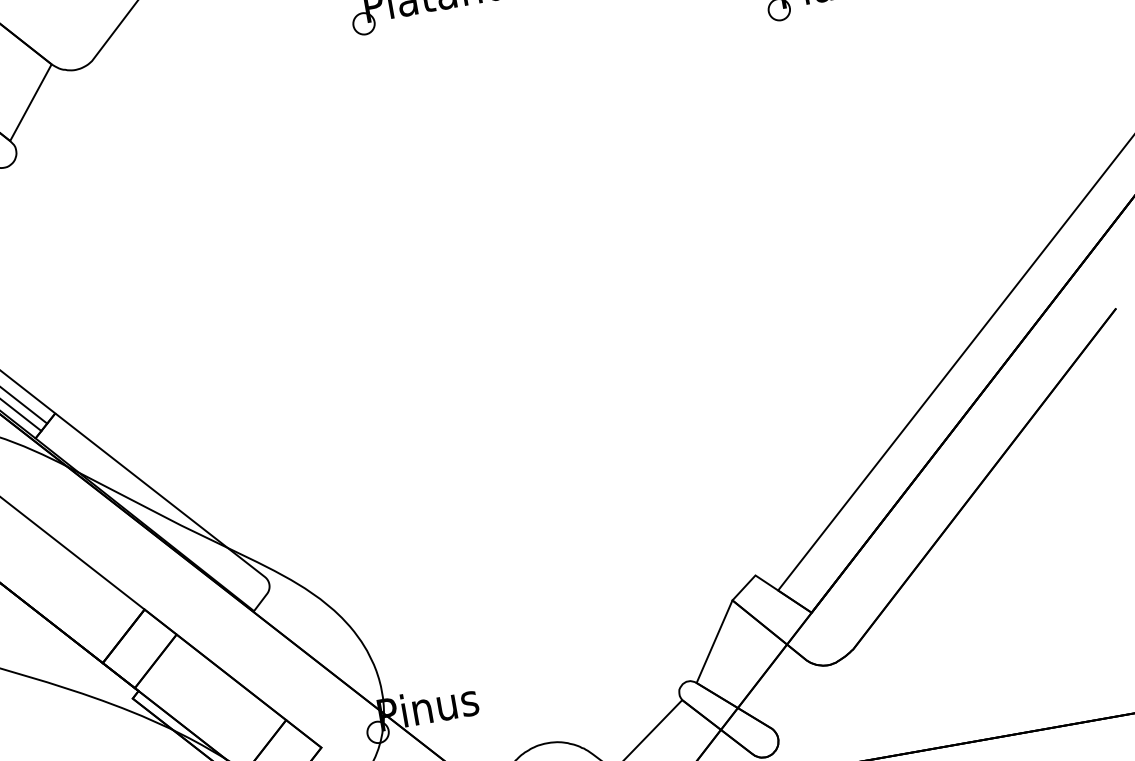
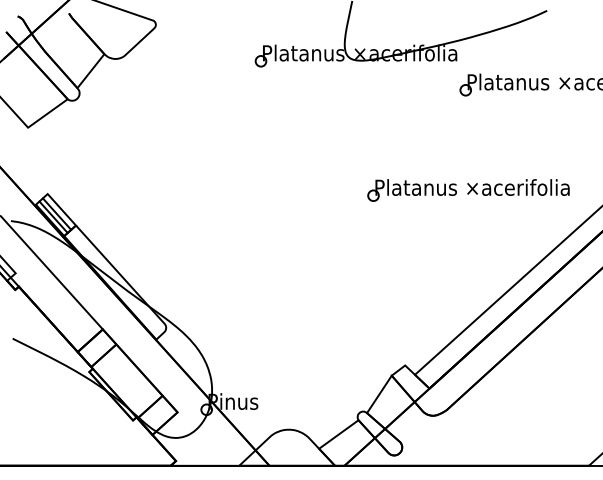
part: (819, 207) -> (468, 190), added

